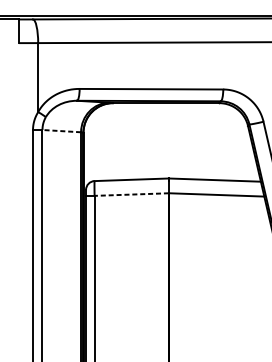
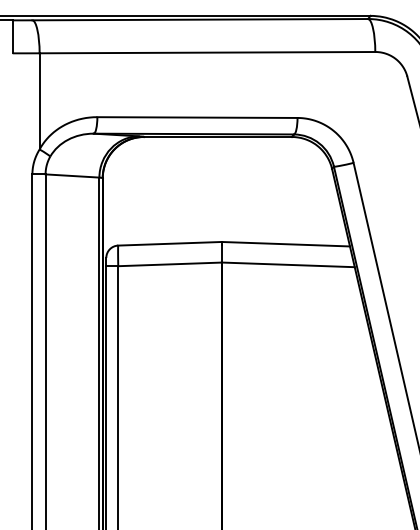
line: (61, 131) -> (72, 176), dashed -> solid
line: (132, 194) -> (170, 264), dashed -> solid

